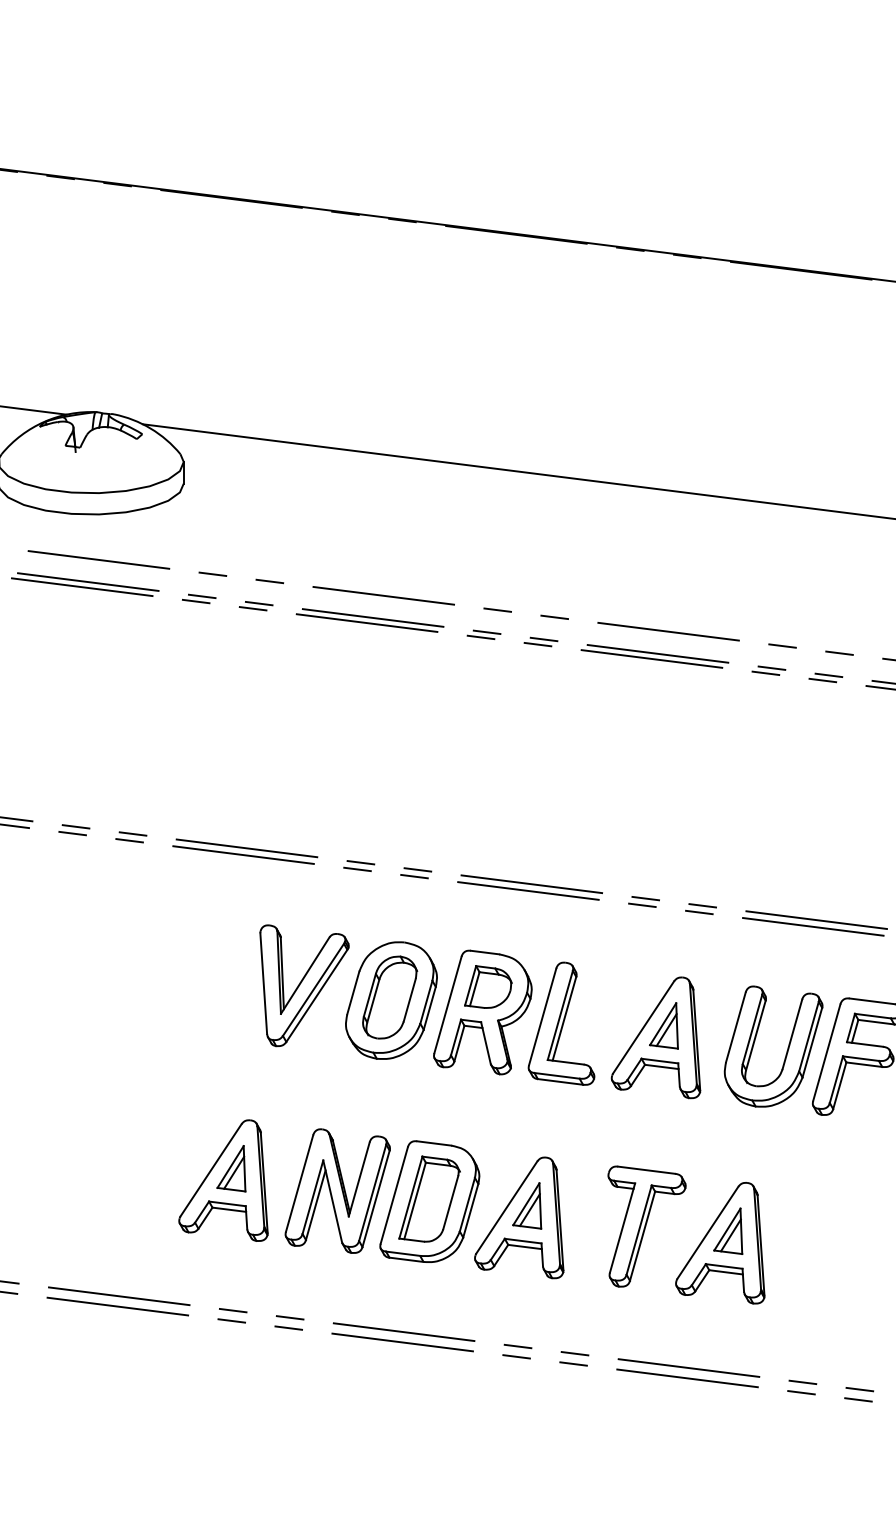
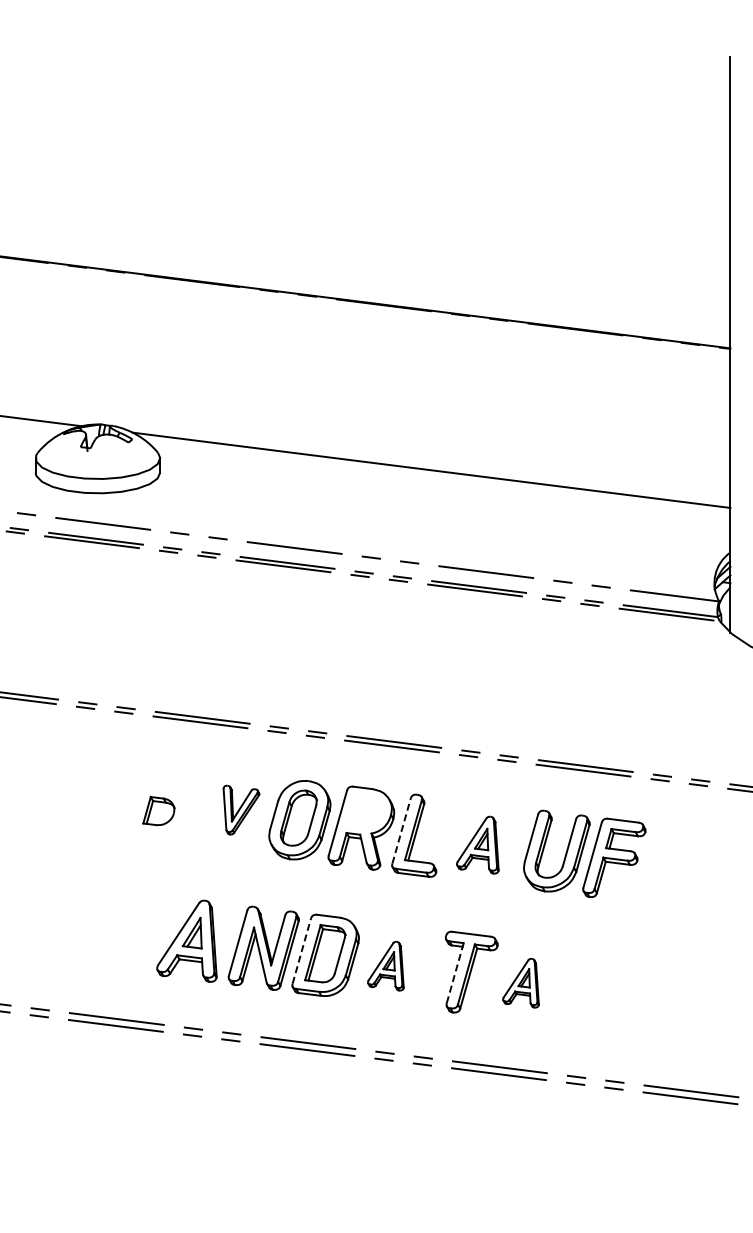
part: (304, 984) -> (241, 809), size x0.6
part: (487, 987) -> (158, 811), moved
line: (542, 1017) -> (401, 831), solid -> dashed
part: (655, 1036) -> (477, 844), size x0.7
line: (393, 1195) -> (301, 951), solid -> dashed
part: (518, 1216) -> (385, 965), size x0.6
line: (622, 1227) -> (455, 972), solid -> dashed
part: (719, 1241) -> (520, 982), size x0.6

